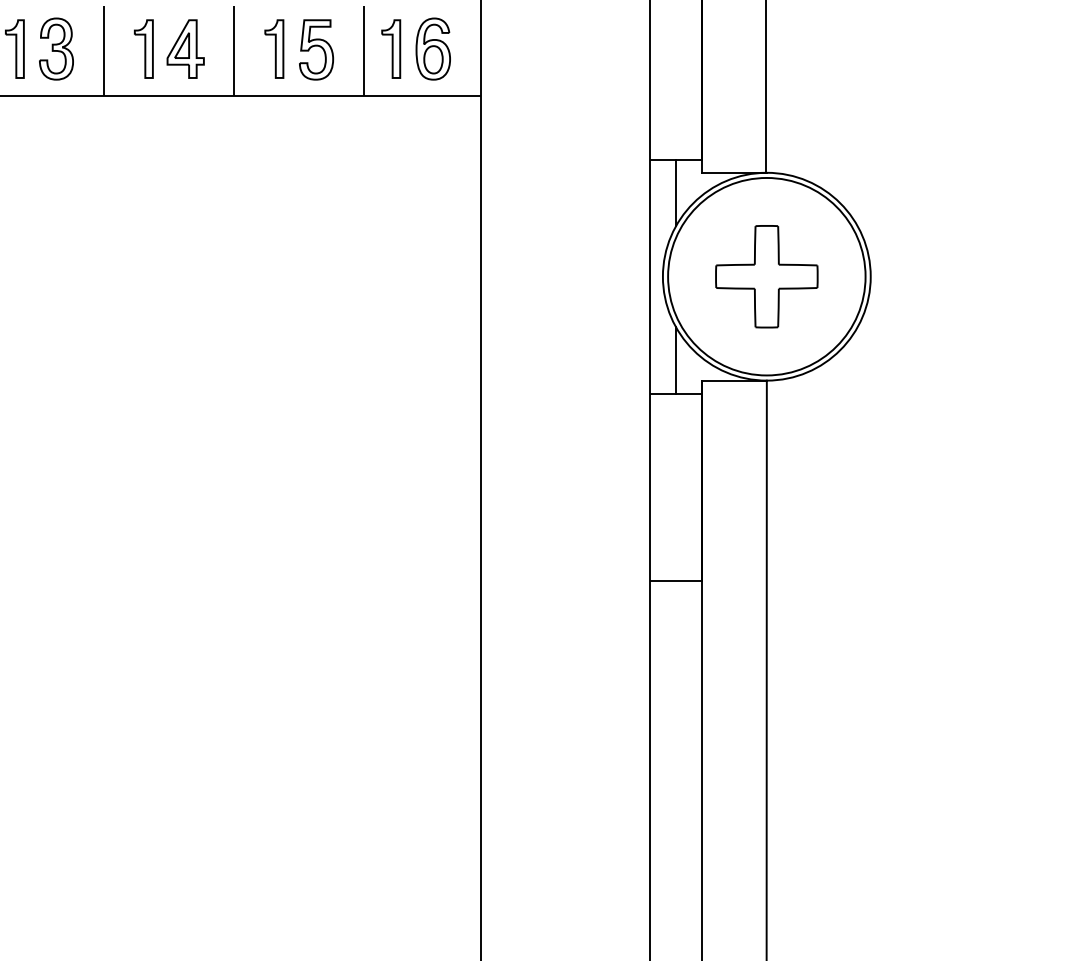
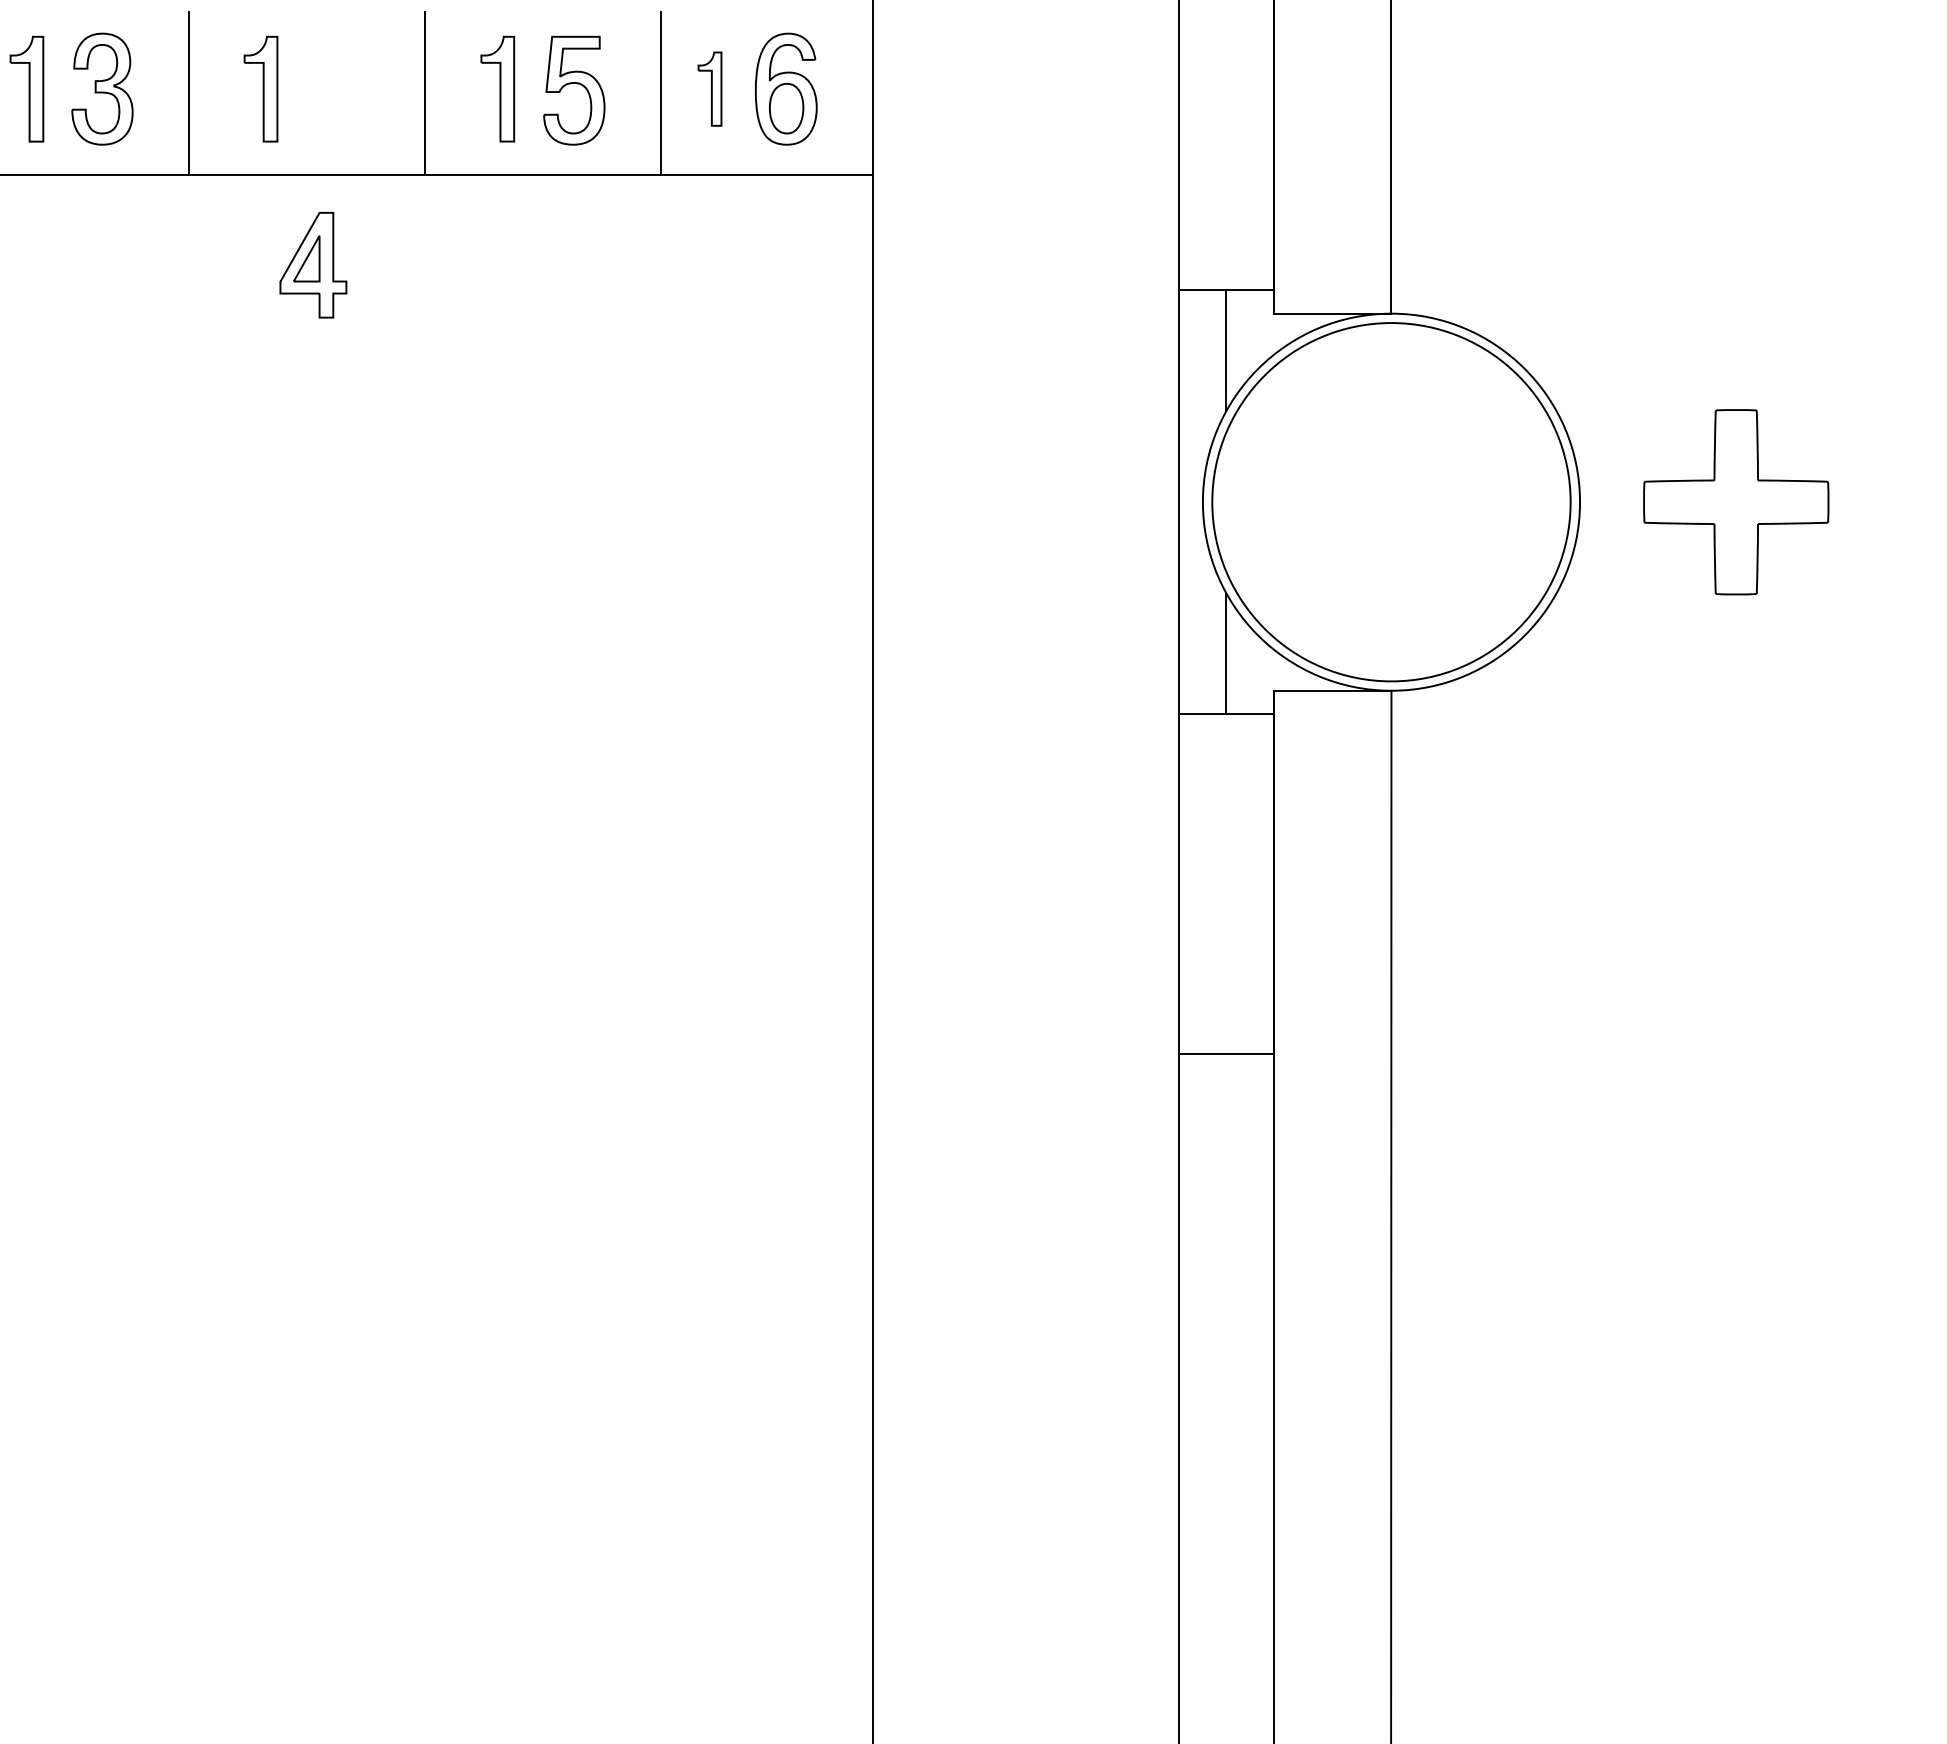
part: (185, 48) -> (312, 264), moved
part: (391, 48) -> (710, 88), size x0.7
part: (766, 276) -> (1735, 501), moved

